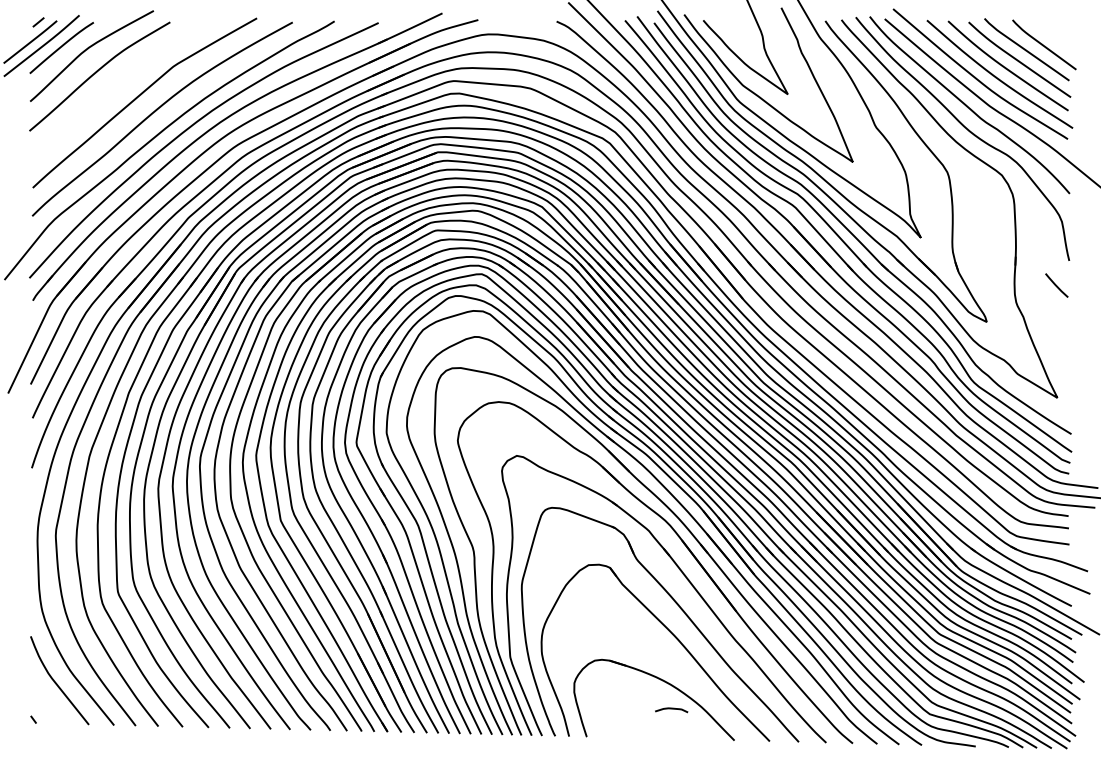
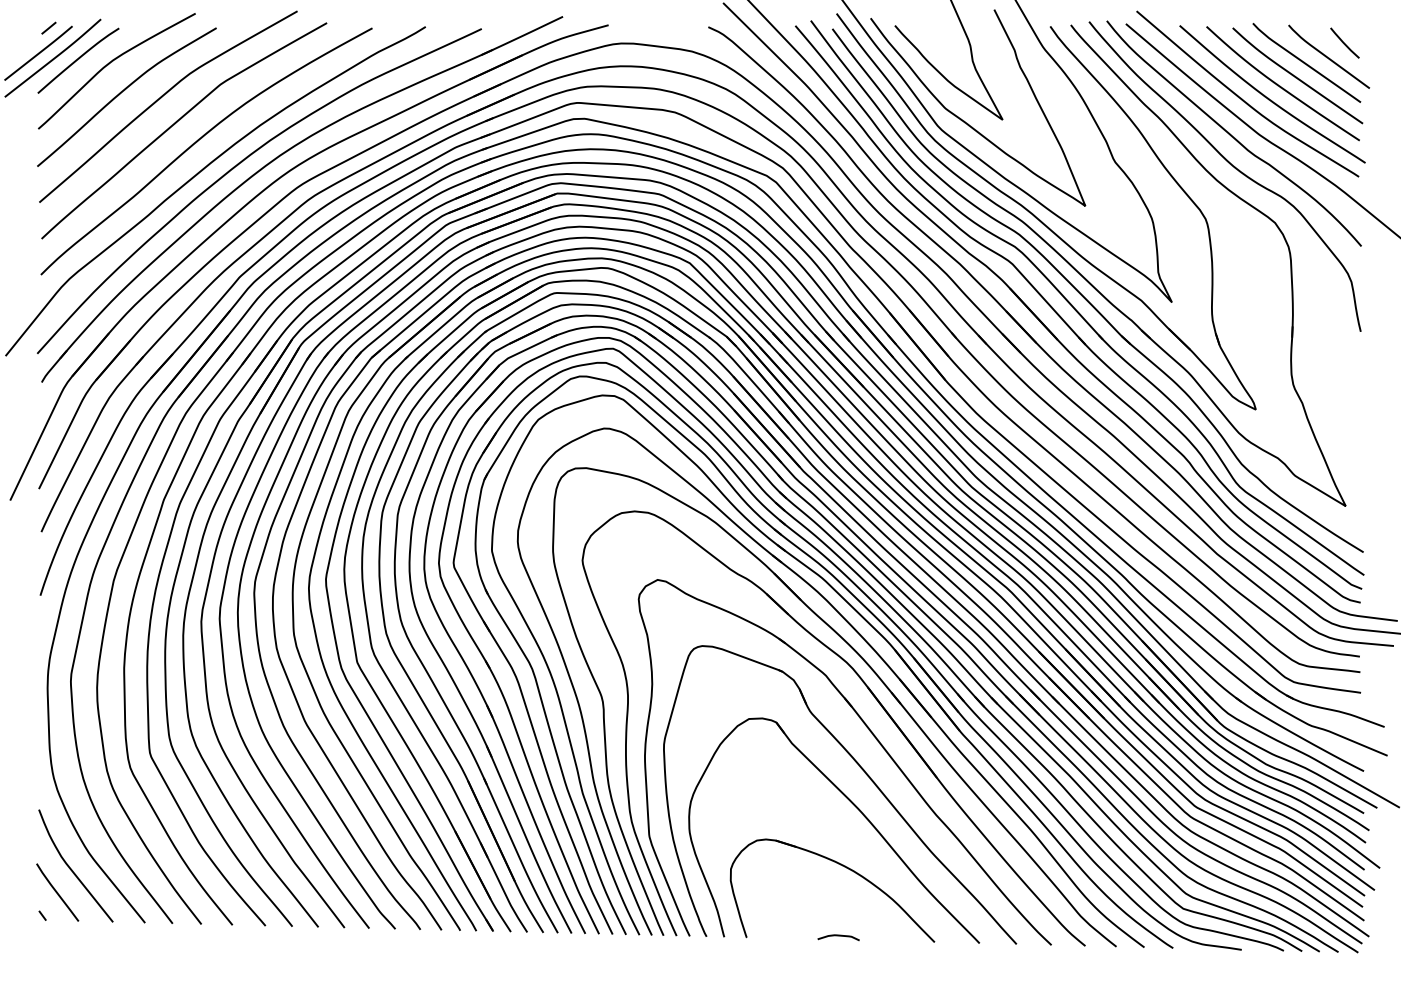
curve: (127, 77) -> (161, 98), added
line: (1056, 285) -> (1344, 42), moved
line: (45, 701) -> (57, 892), added
curve: (671, 709) -> (838, 936), moved

